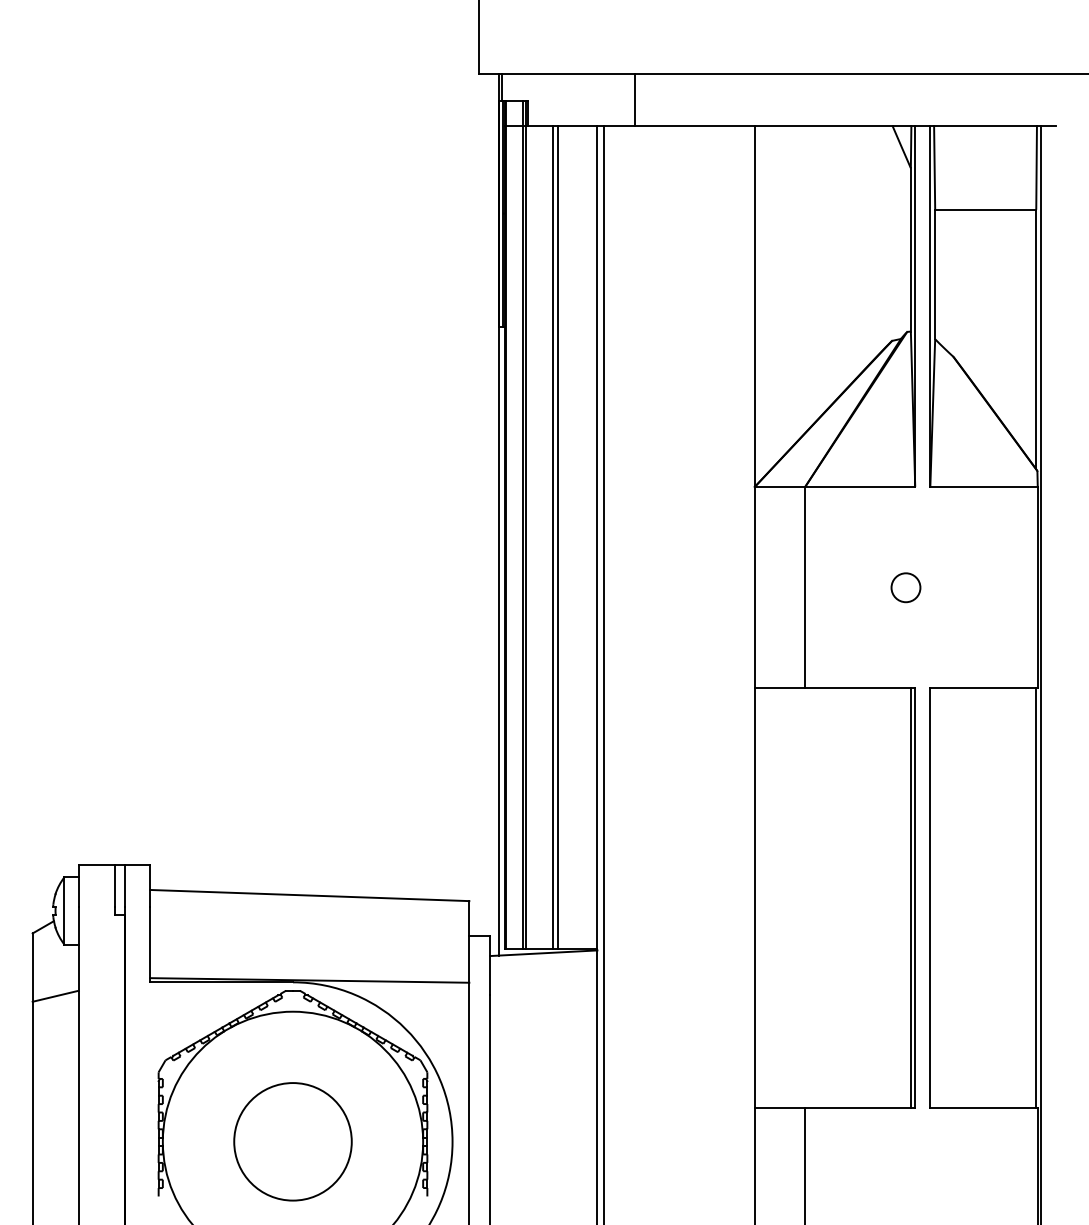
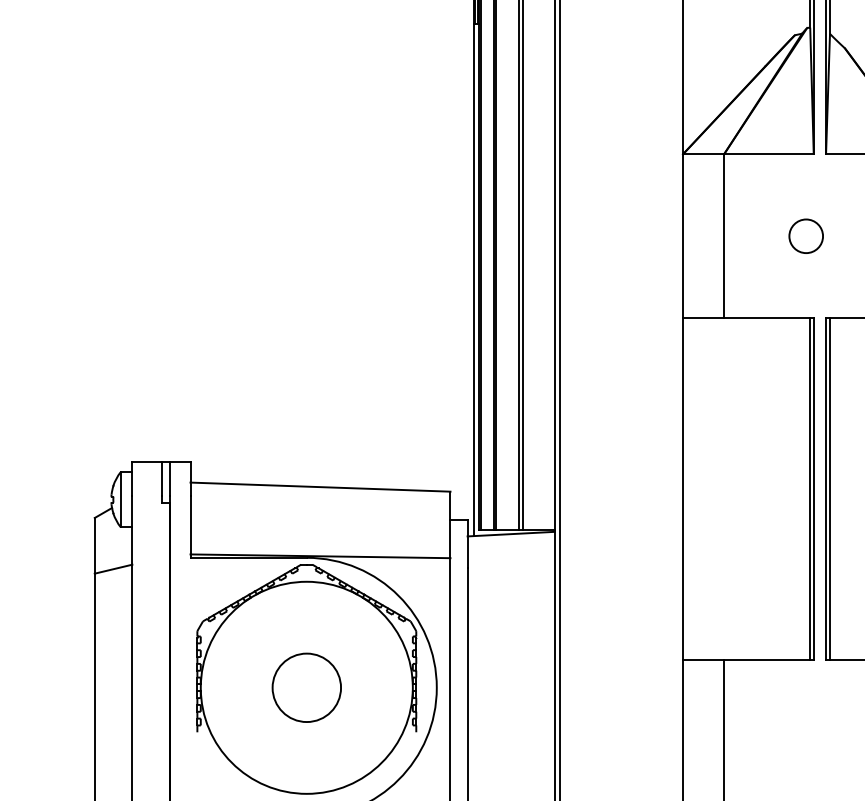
circle: (905, 587) -> (805, 236), size x1.43
line: (935, 898) -> (830, 489), added
circle: (292, 1141) -> (306, 687), size x0.71

